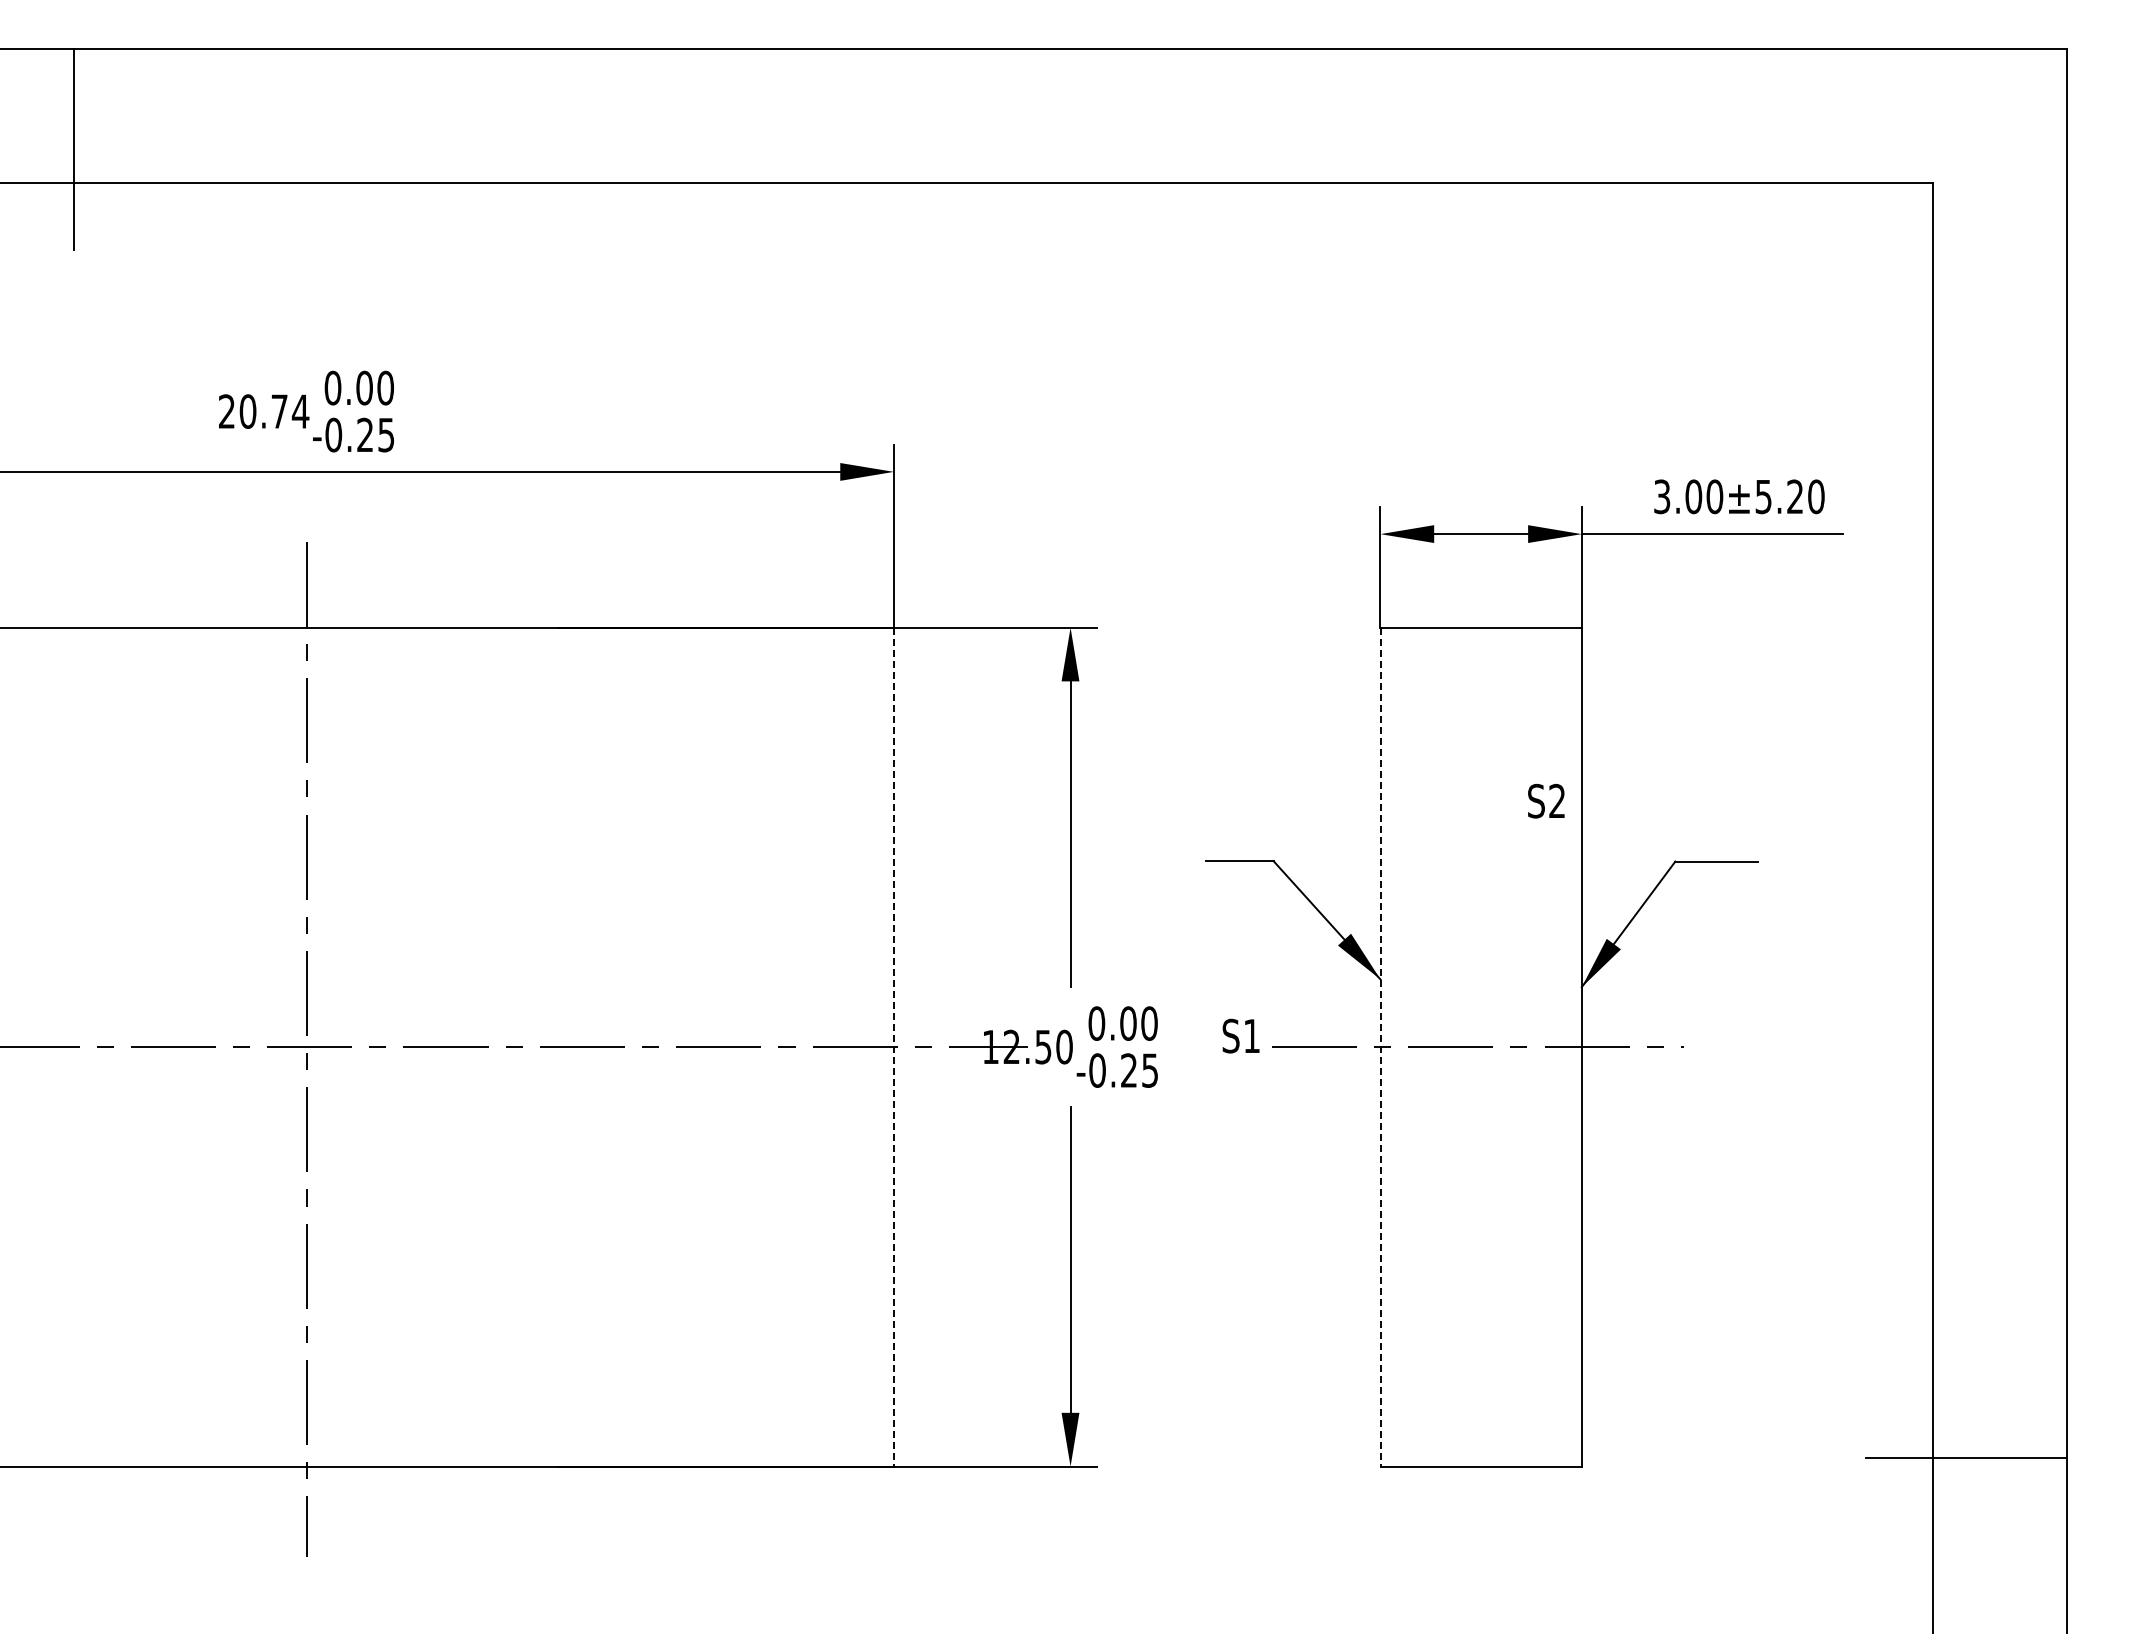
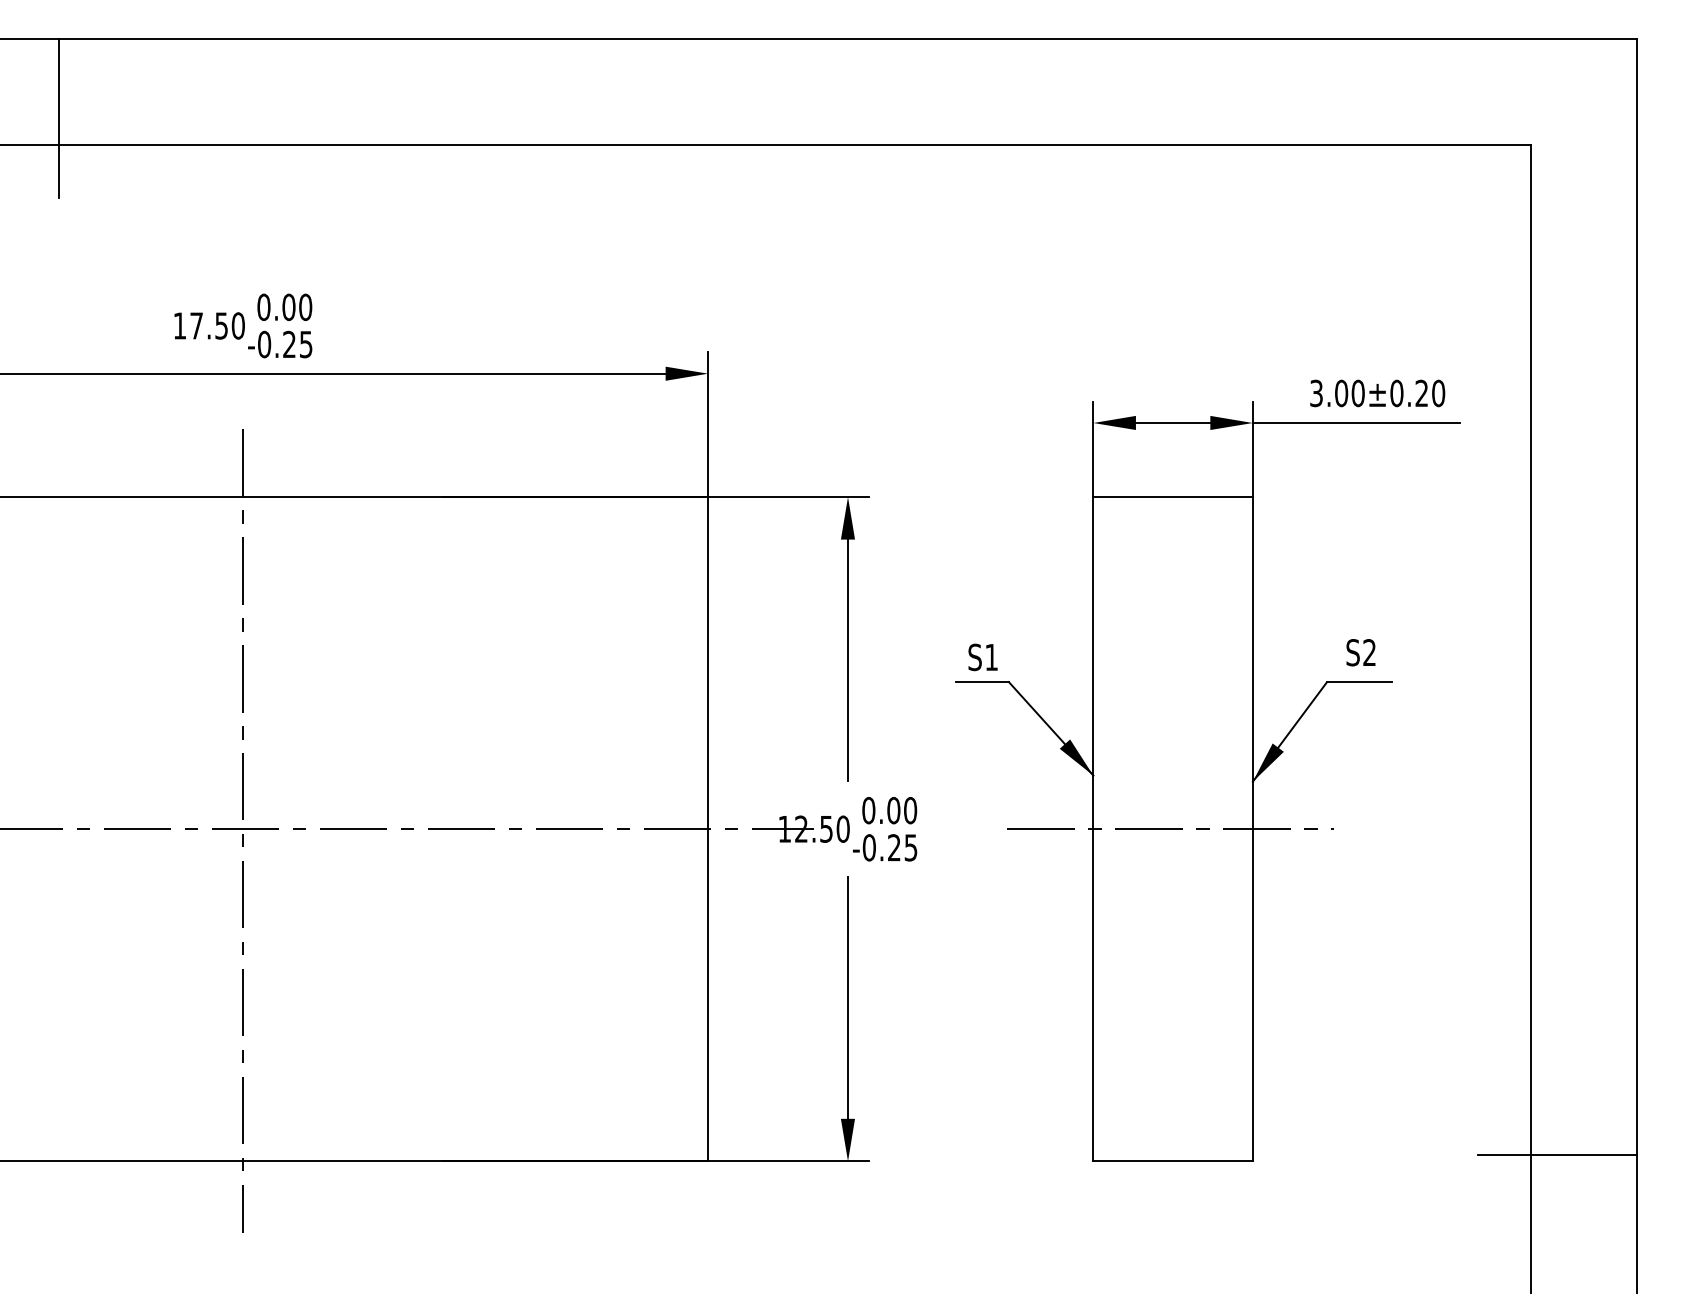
text: (264, 411) -> (209, 325), 20.74 -> 17.50
text: (1763, 496) -> (1396, 393), 3.00±5.20 -> 3.00±0.20
text: (1546, 800) -> (1361, 652), moved
text: (1240, 1035) -> (982, 656), moved
line: (893, 1047) -> (707, 829), dashed -> solid
line: (1380, 1047) -> (1093, 829), dashed -> solid

